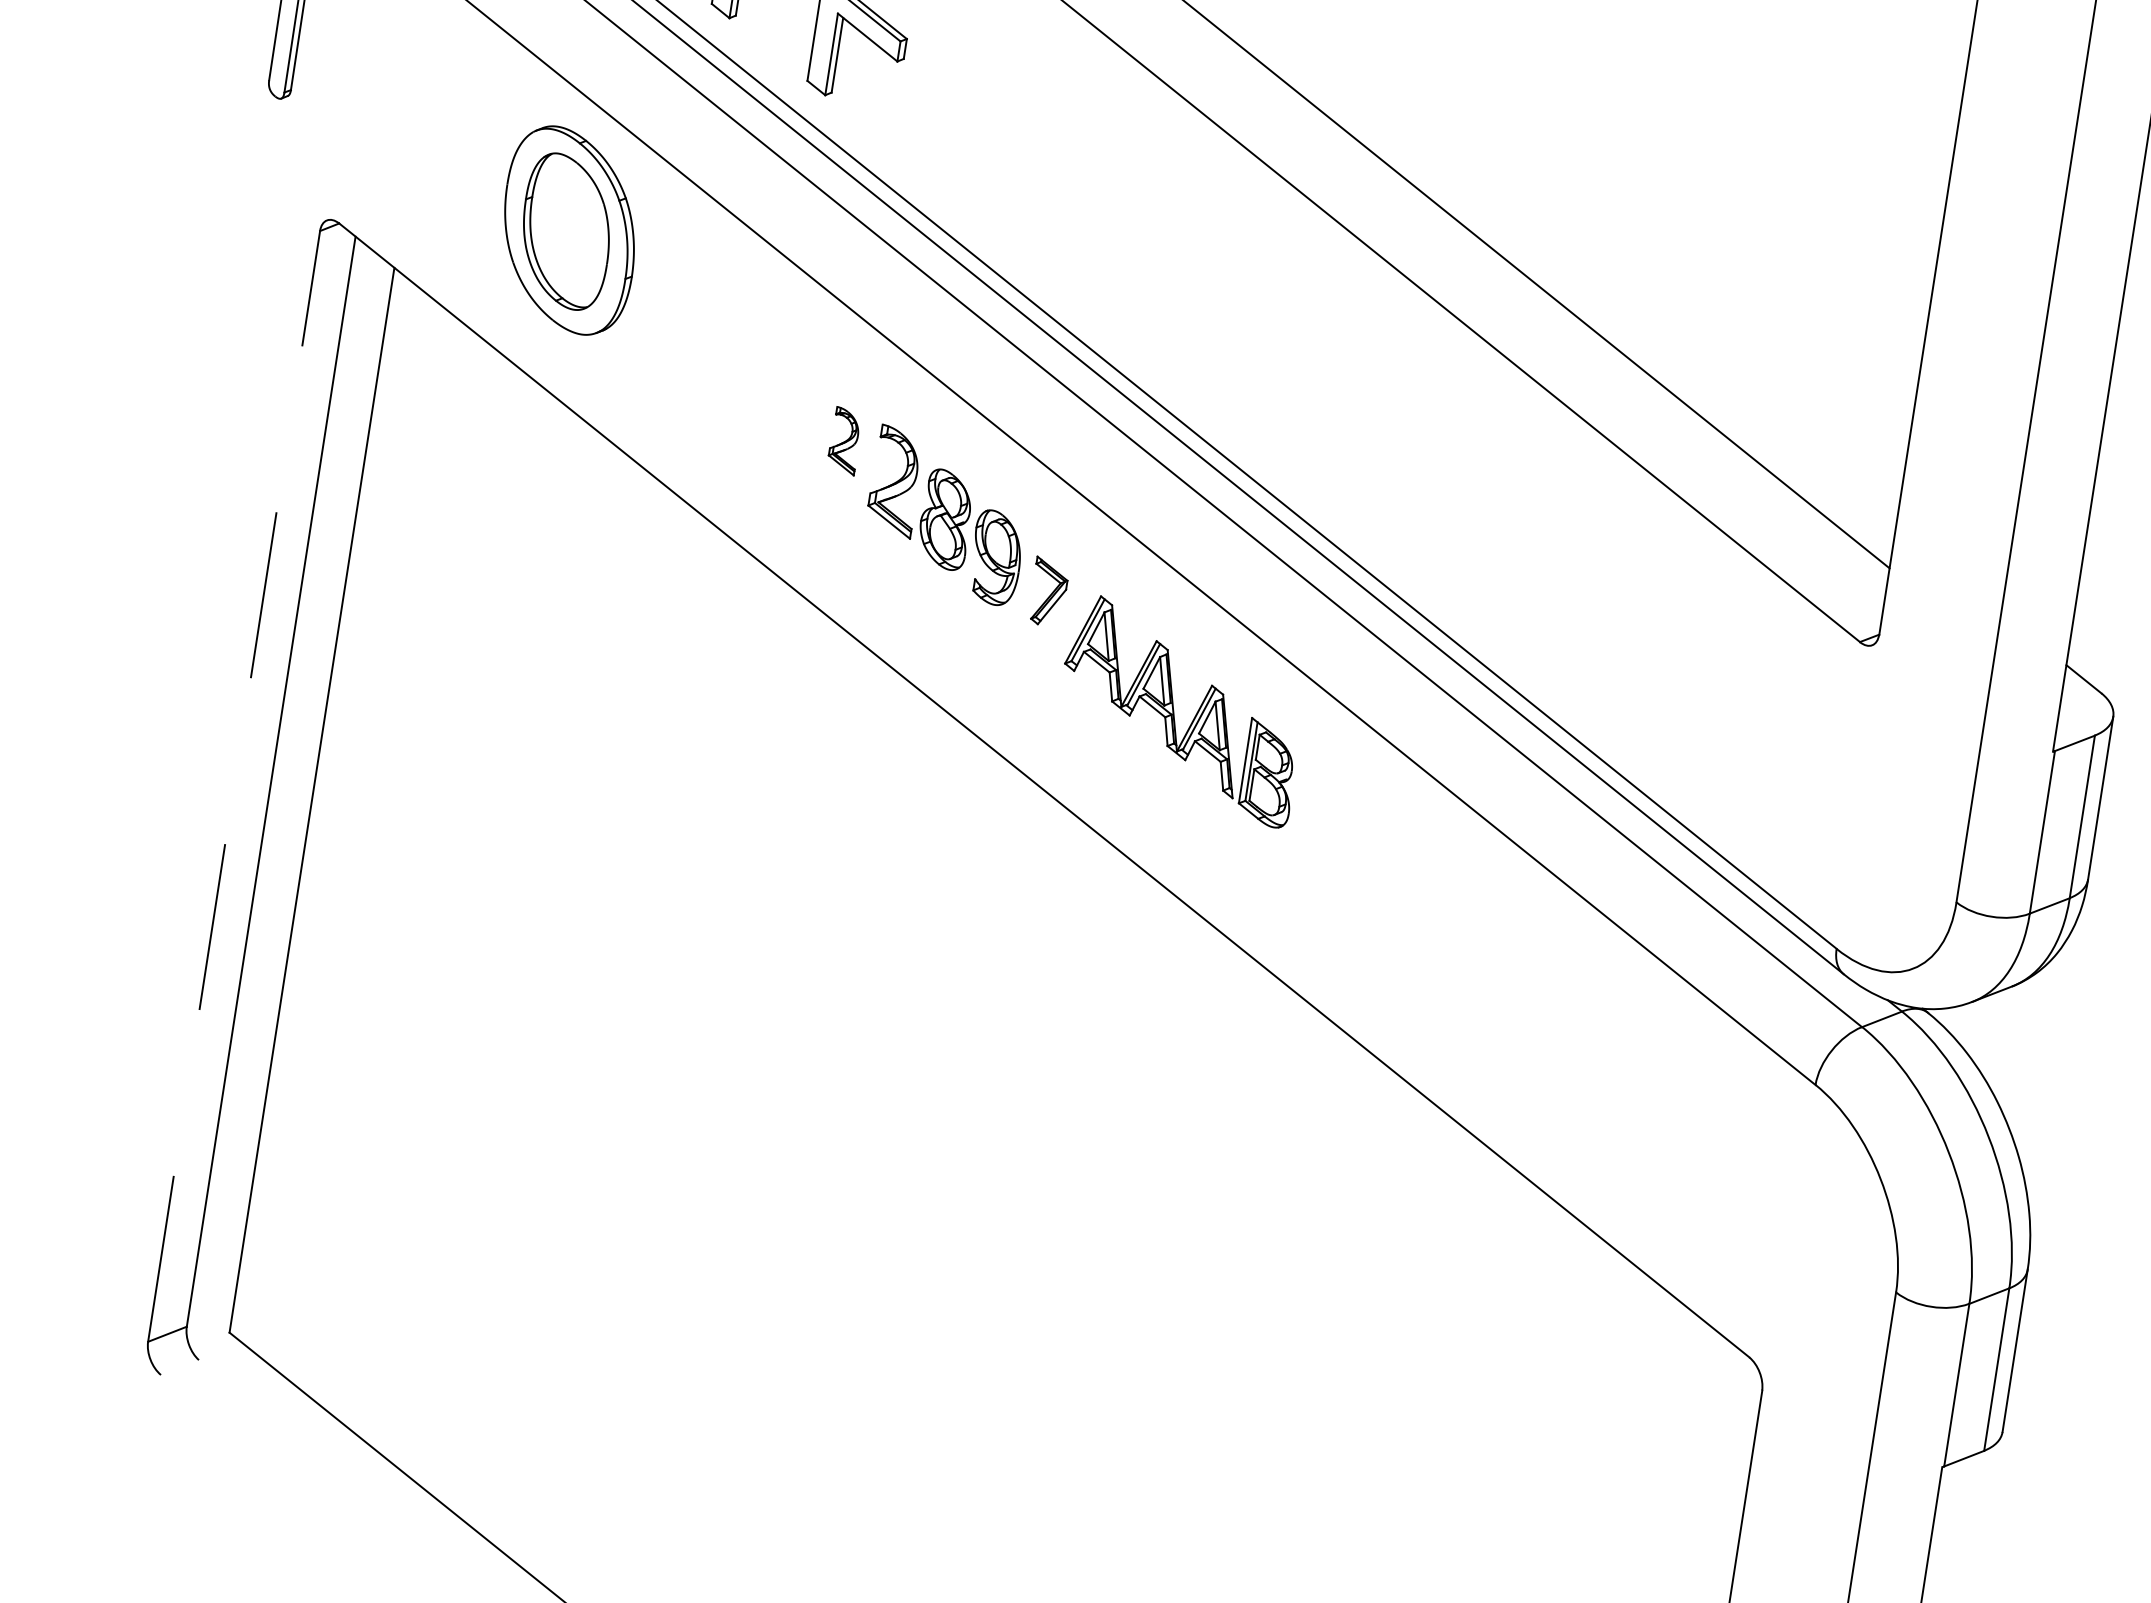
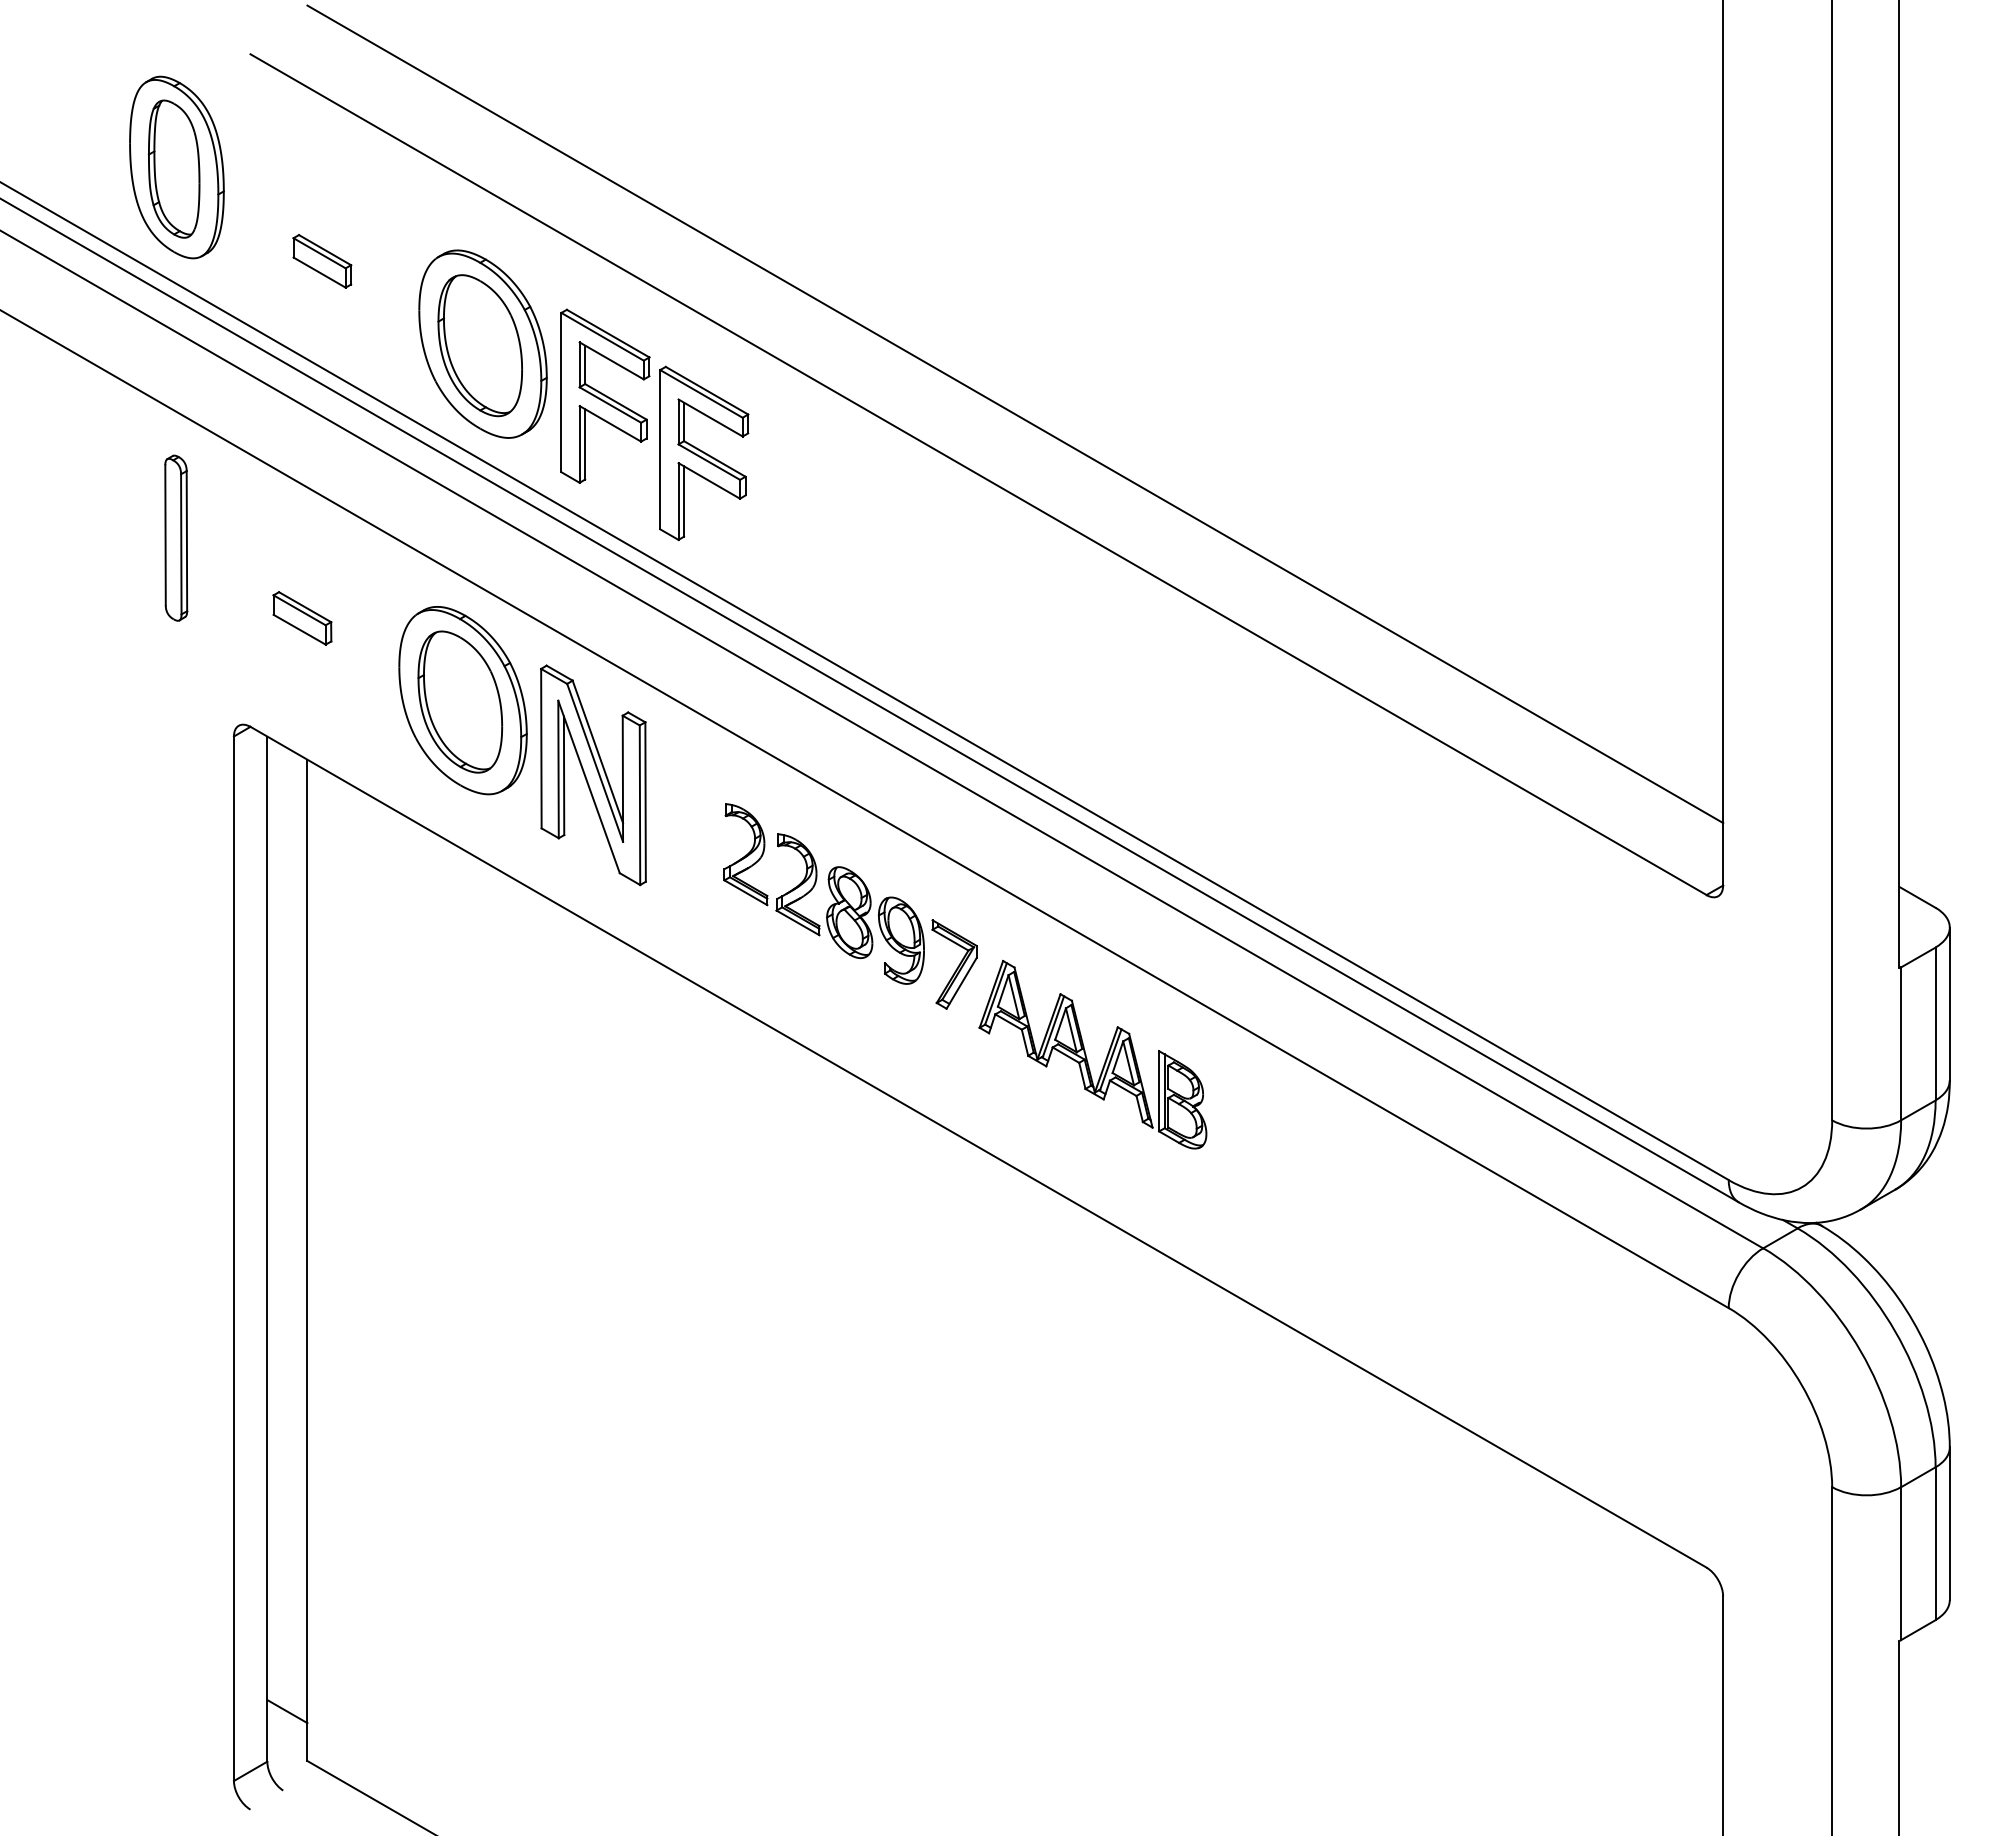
part: (412, 116) -> (302, 618), added
part: (696, 331) -> (593, 775), added
part: (844, 440) -> (745, 854), size x1.67
part: (1048, 592) -> (954, 964), size x1.43
line: (233, 786) -> (233, 1258), dashed -> solid
line: (216, 1276) -> (287, 1711), added

